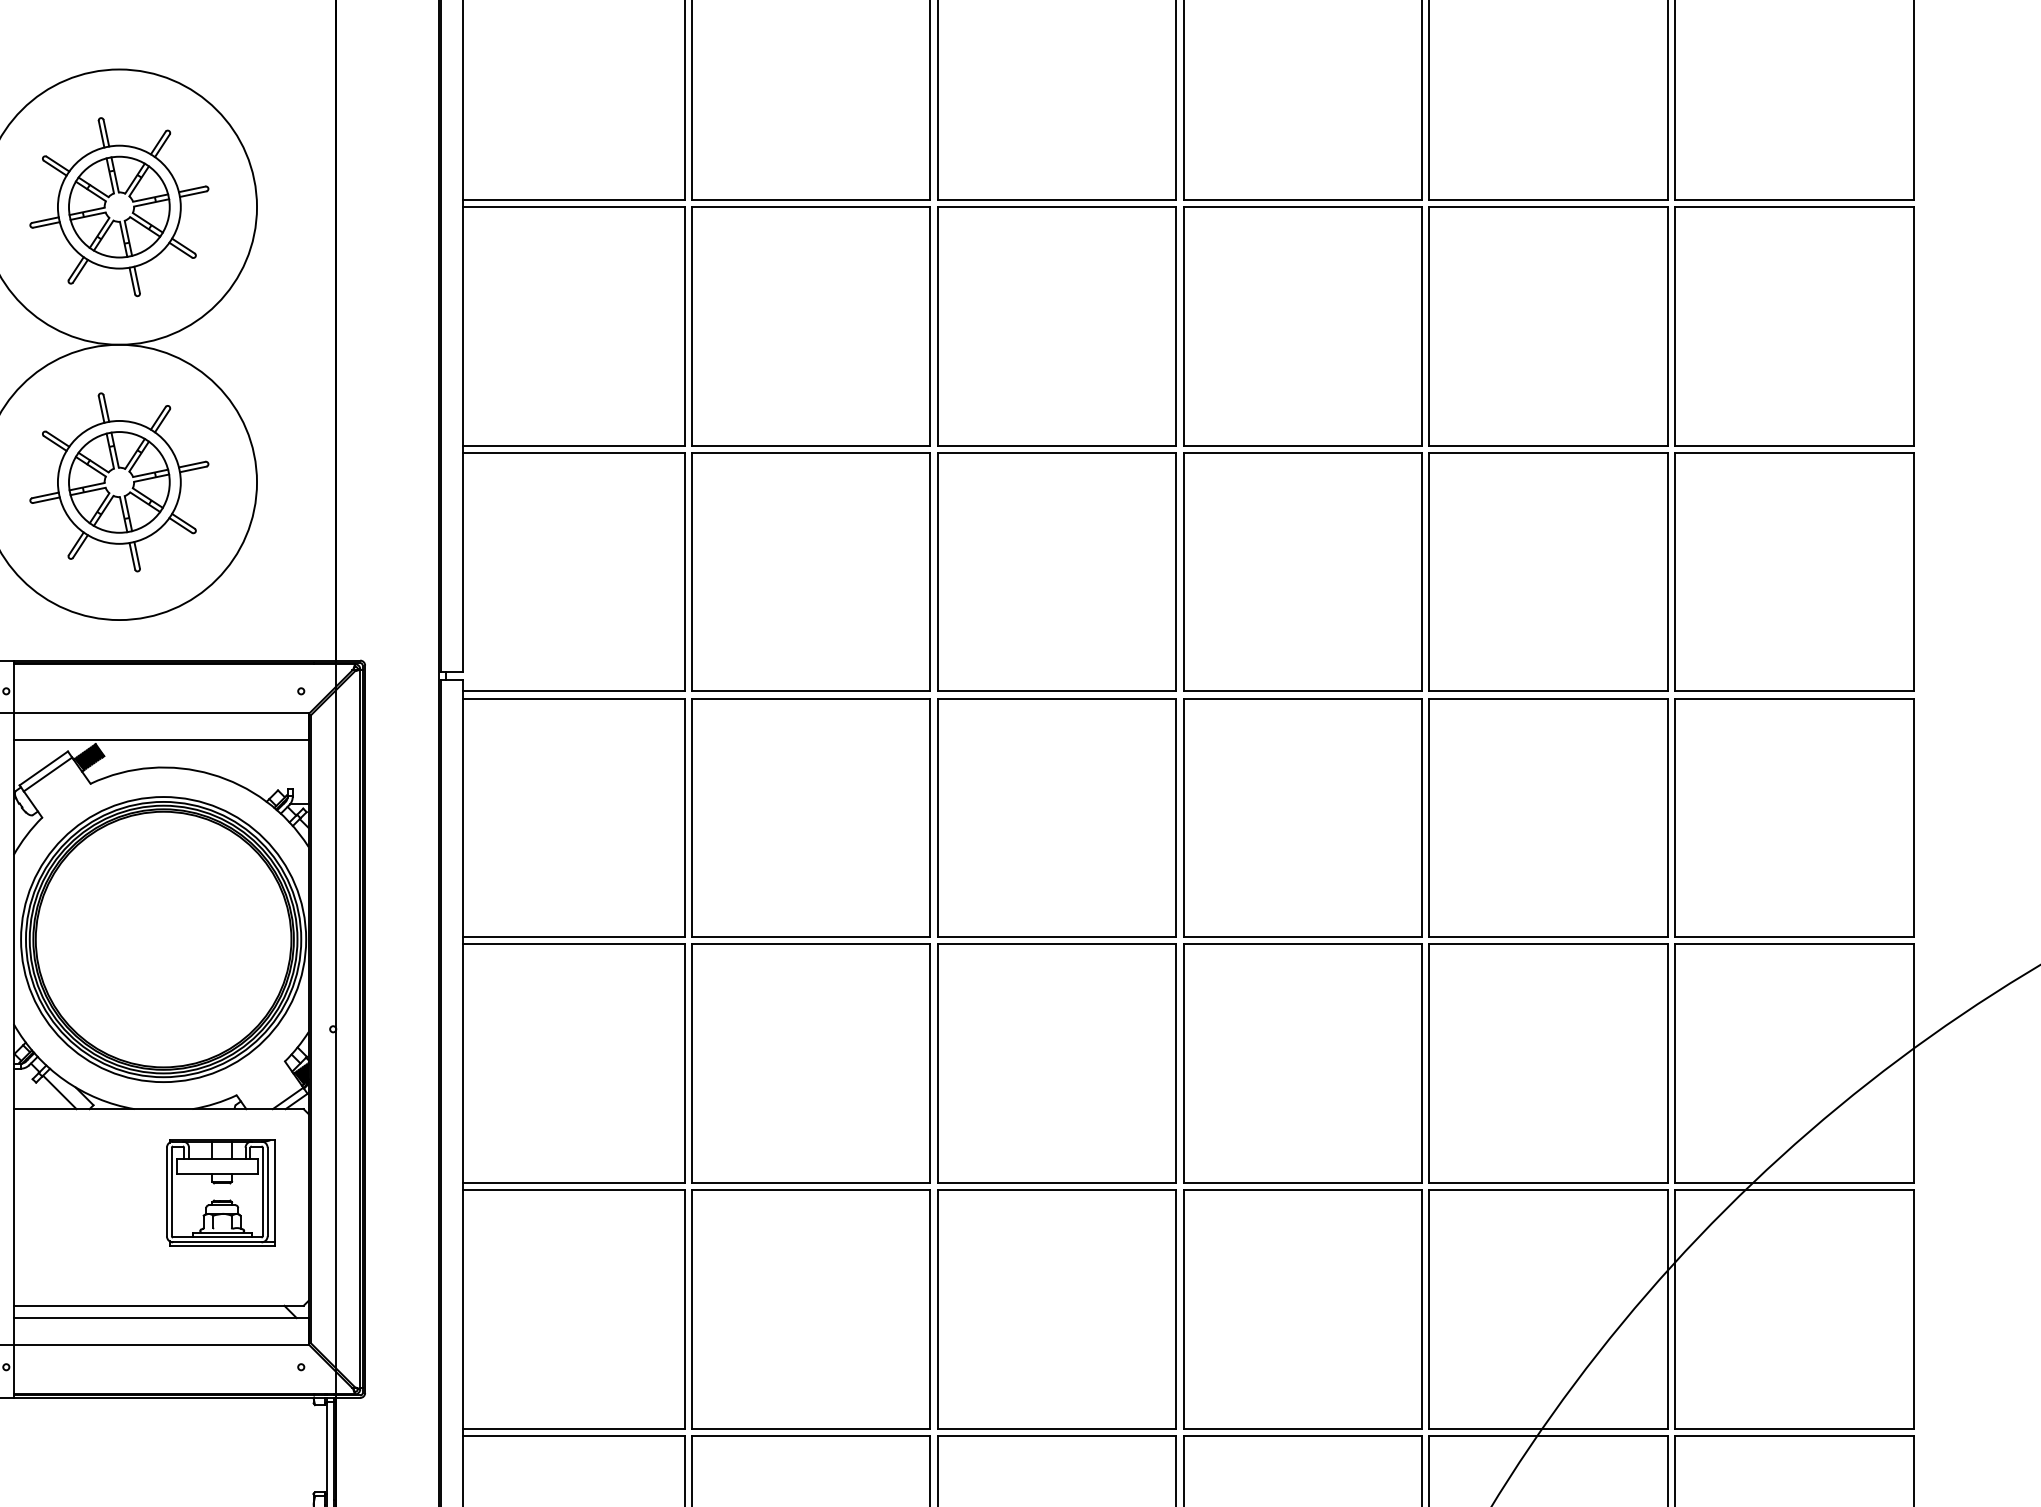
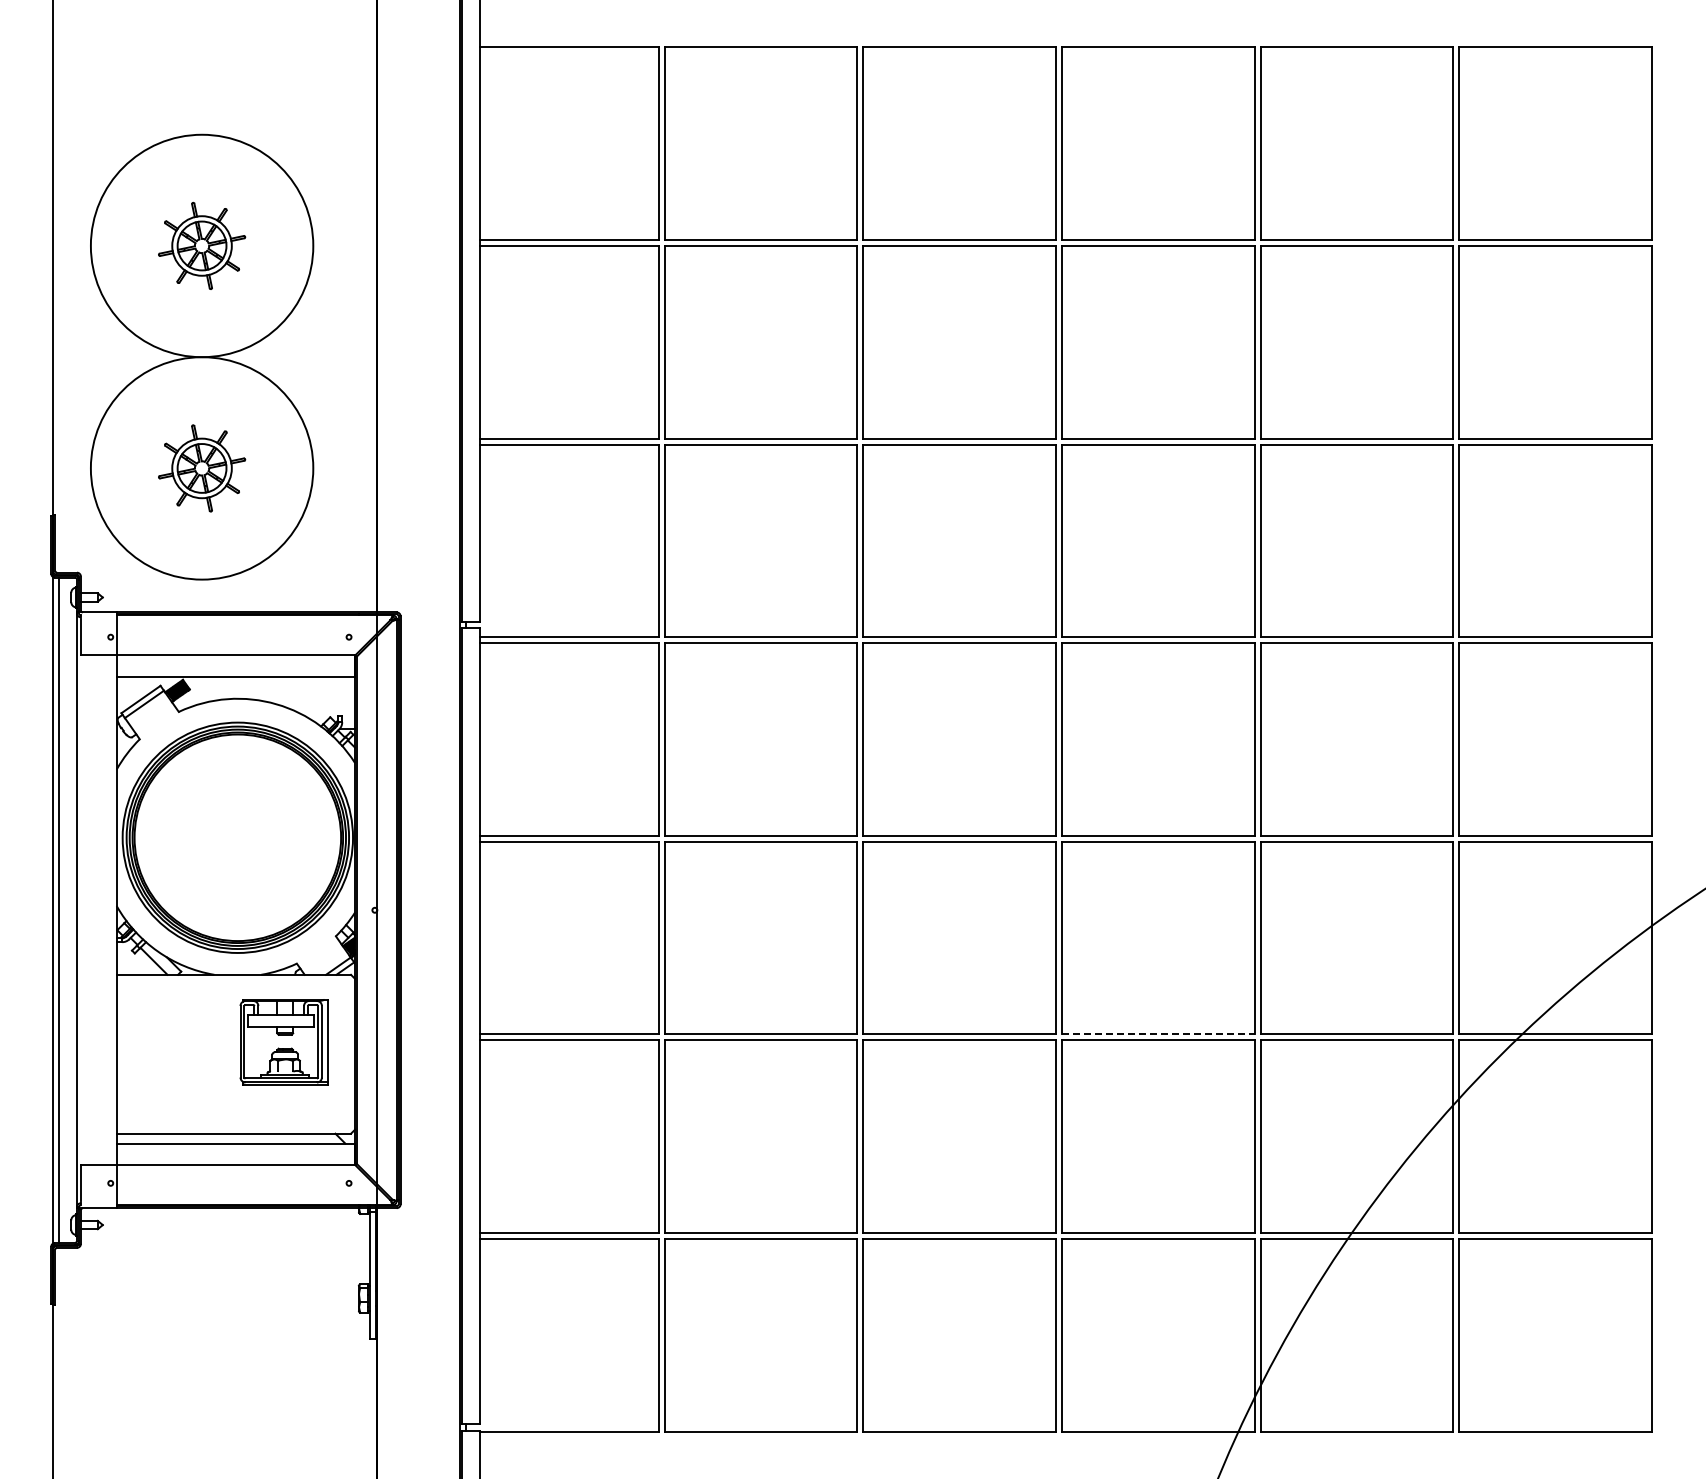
part: (118, 206) -> (201, 245), size x0.6
part: (118, 482) -> (201, 468), size x0.6
line: (1303, 1183) -> (1158, 1034), solid -> dashed

